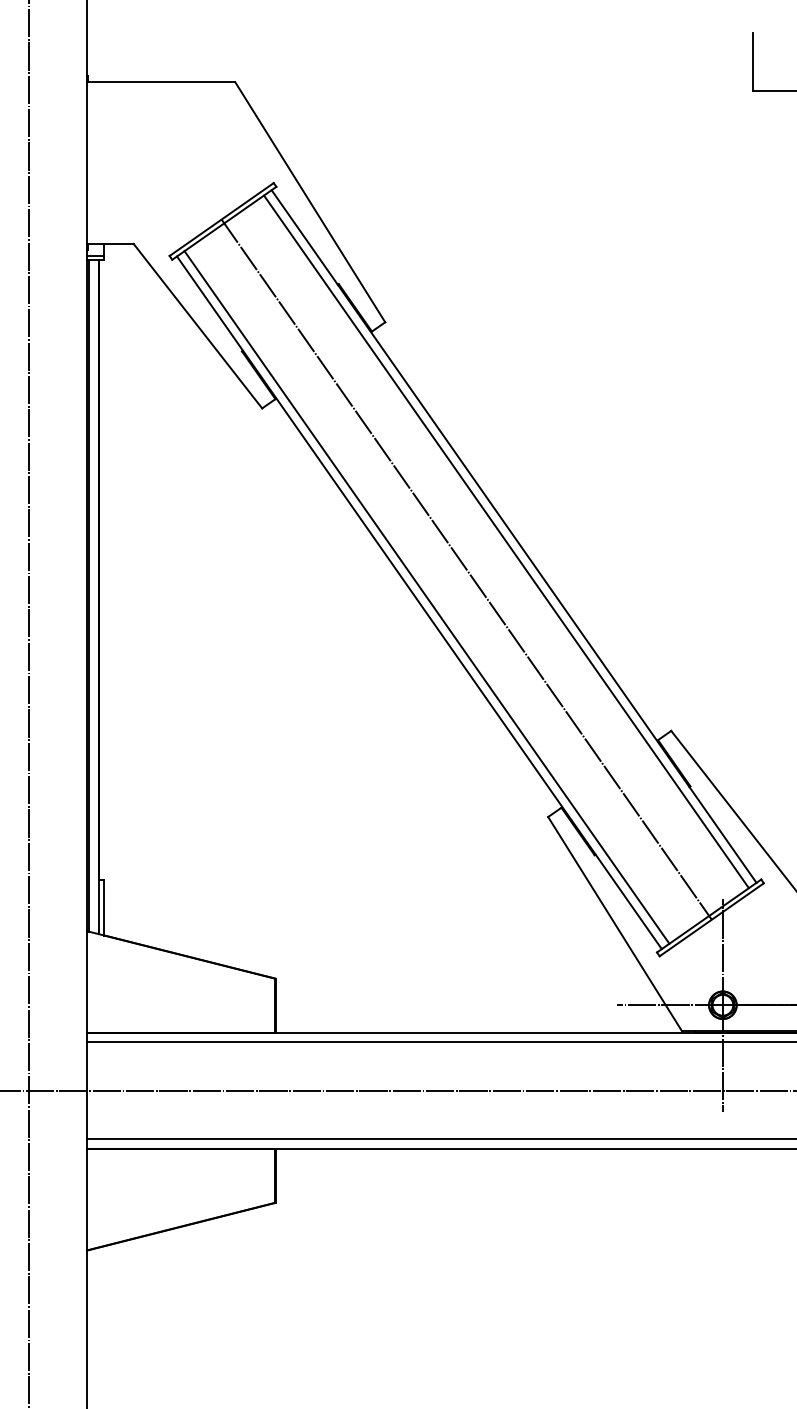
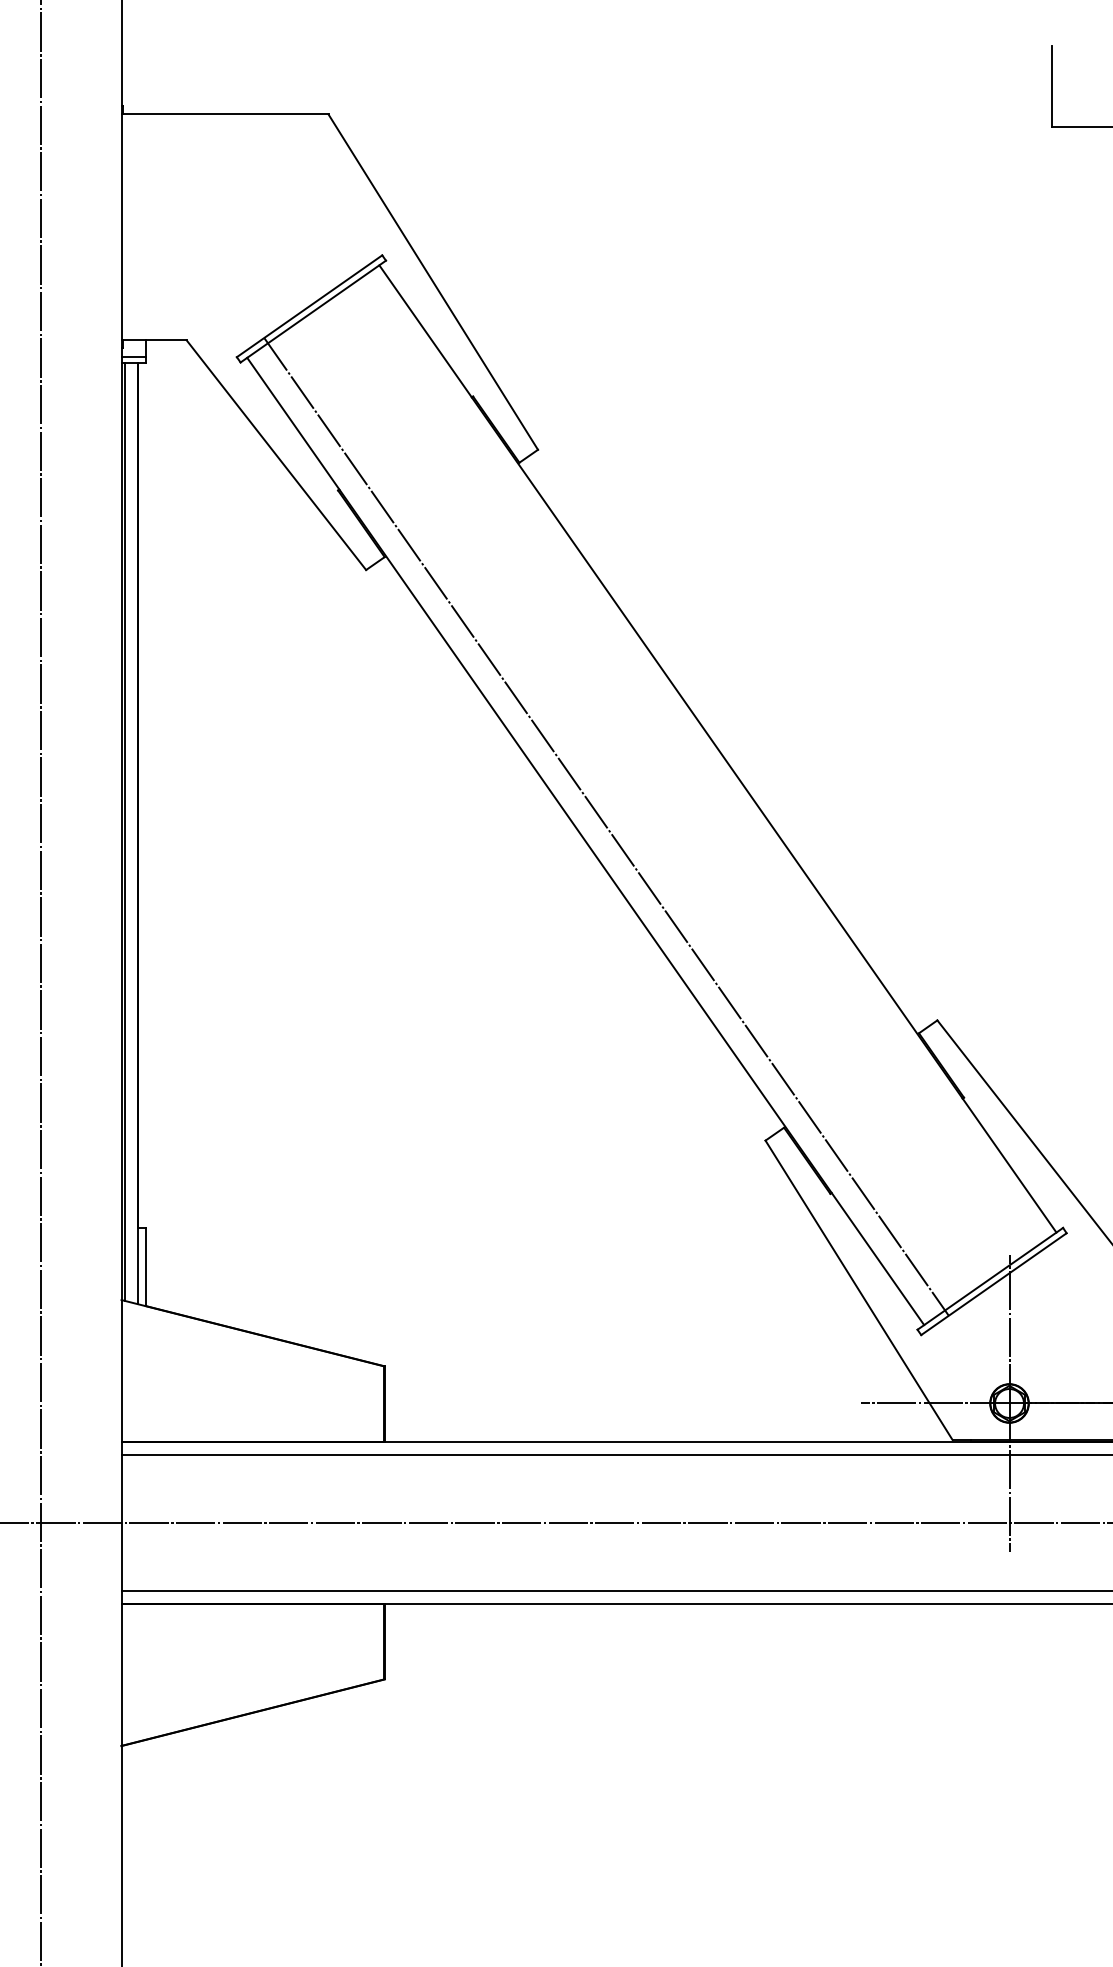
line: (505, 541) -> (706, 756), removed
line: (466, 569) -> (606, 827), moved
line: (426, 597) -> (595, 833), removed

